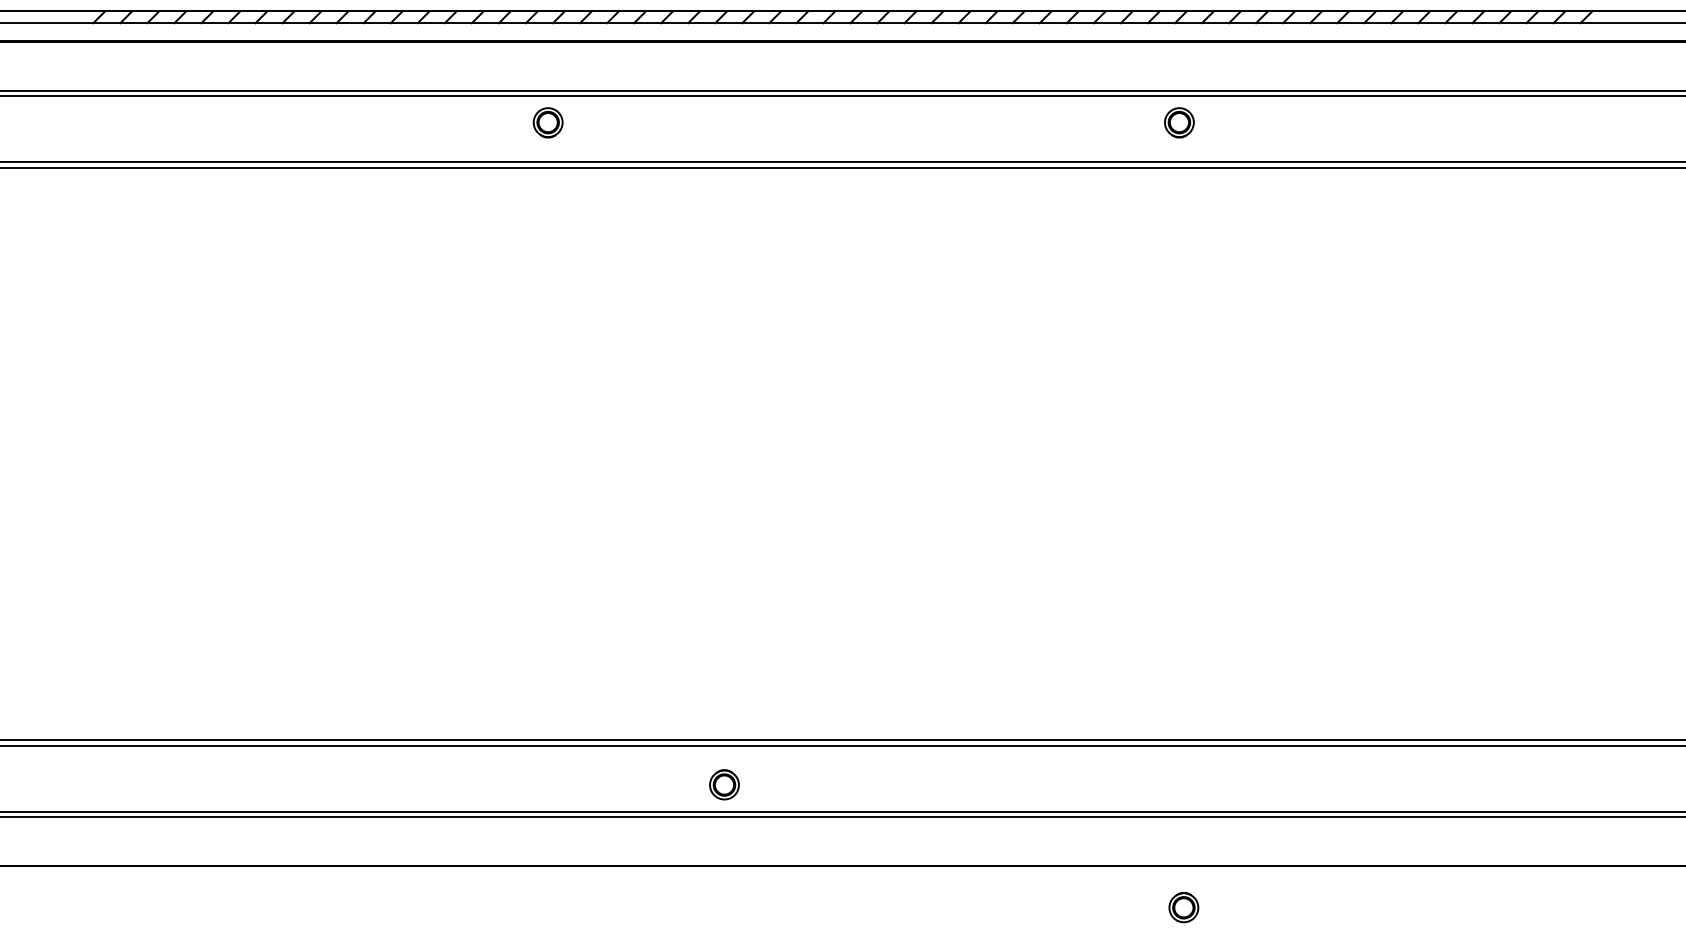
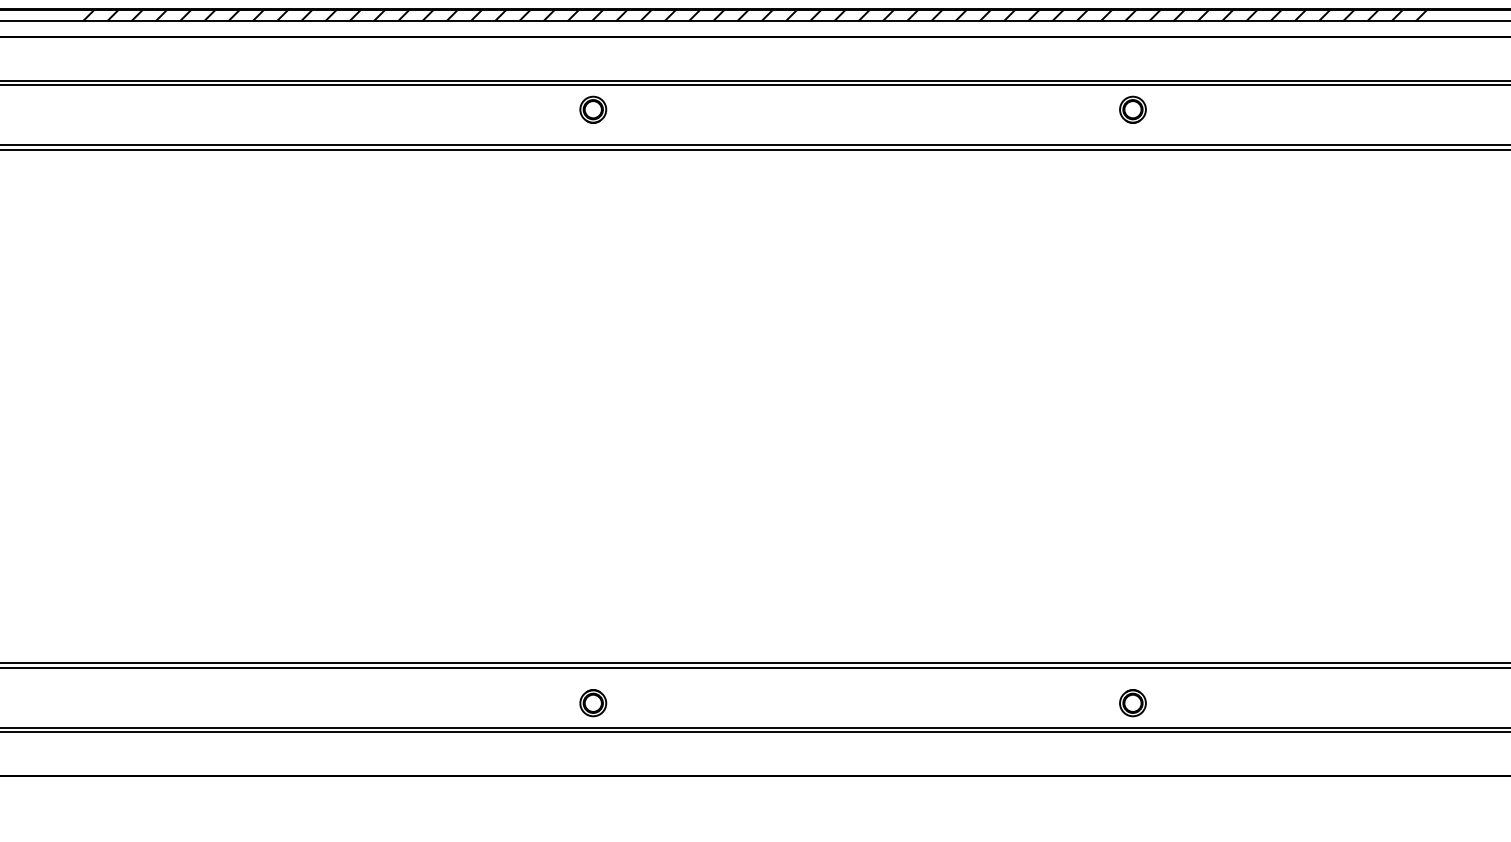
part: (548, 122) -> (593, 109), moved
part: (1178, 122) -> (1132, 109), moved
part: (724, 785) -> (593, 703), moved
part: (1183, 907) -> (1132, 703), moved

